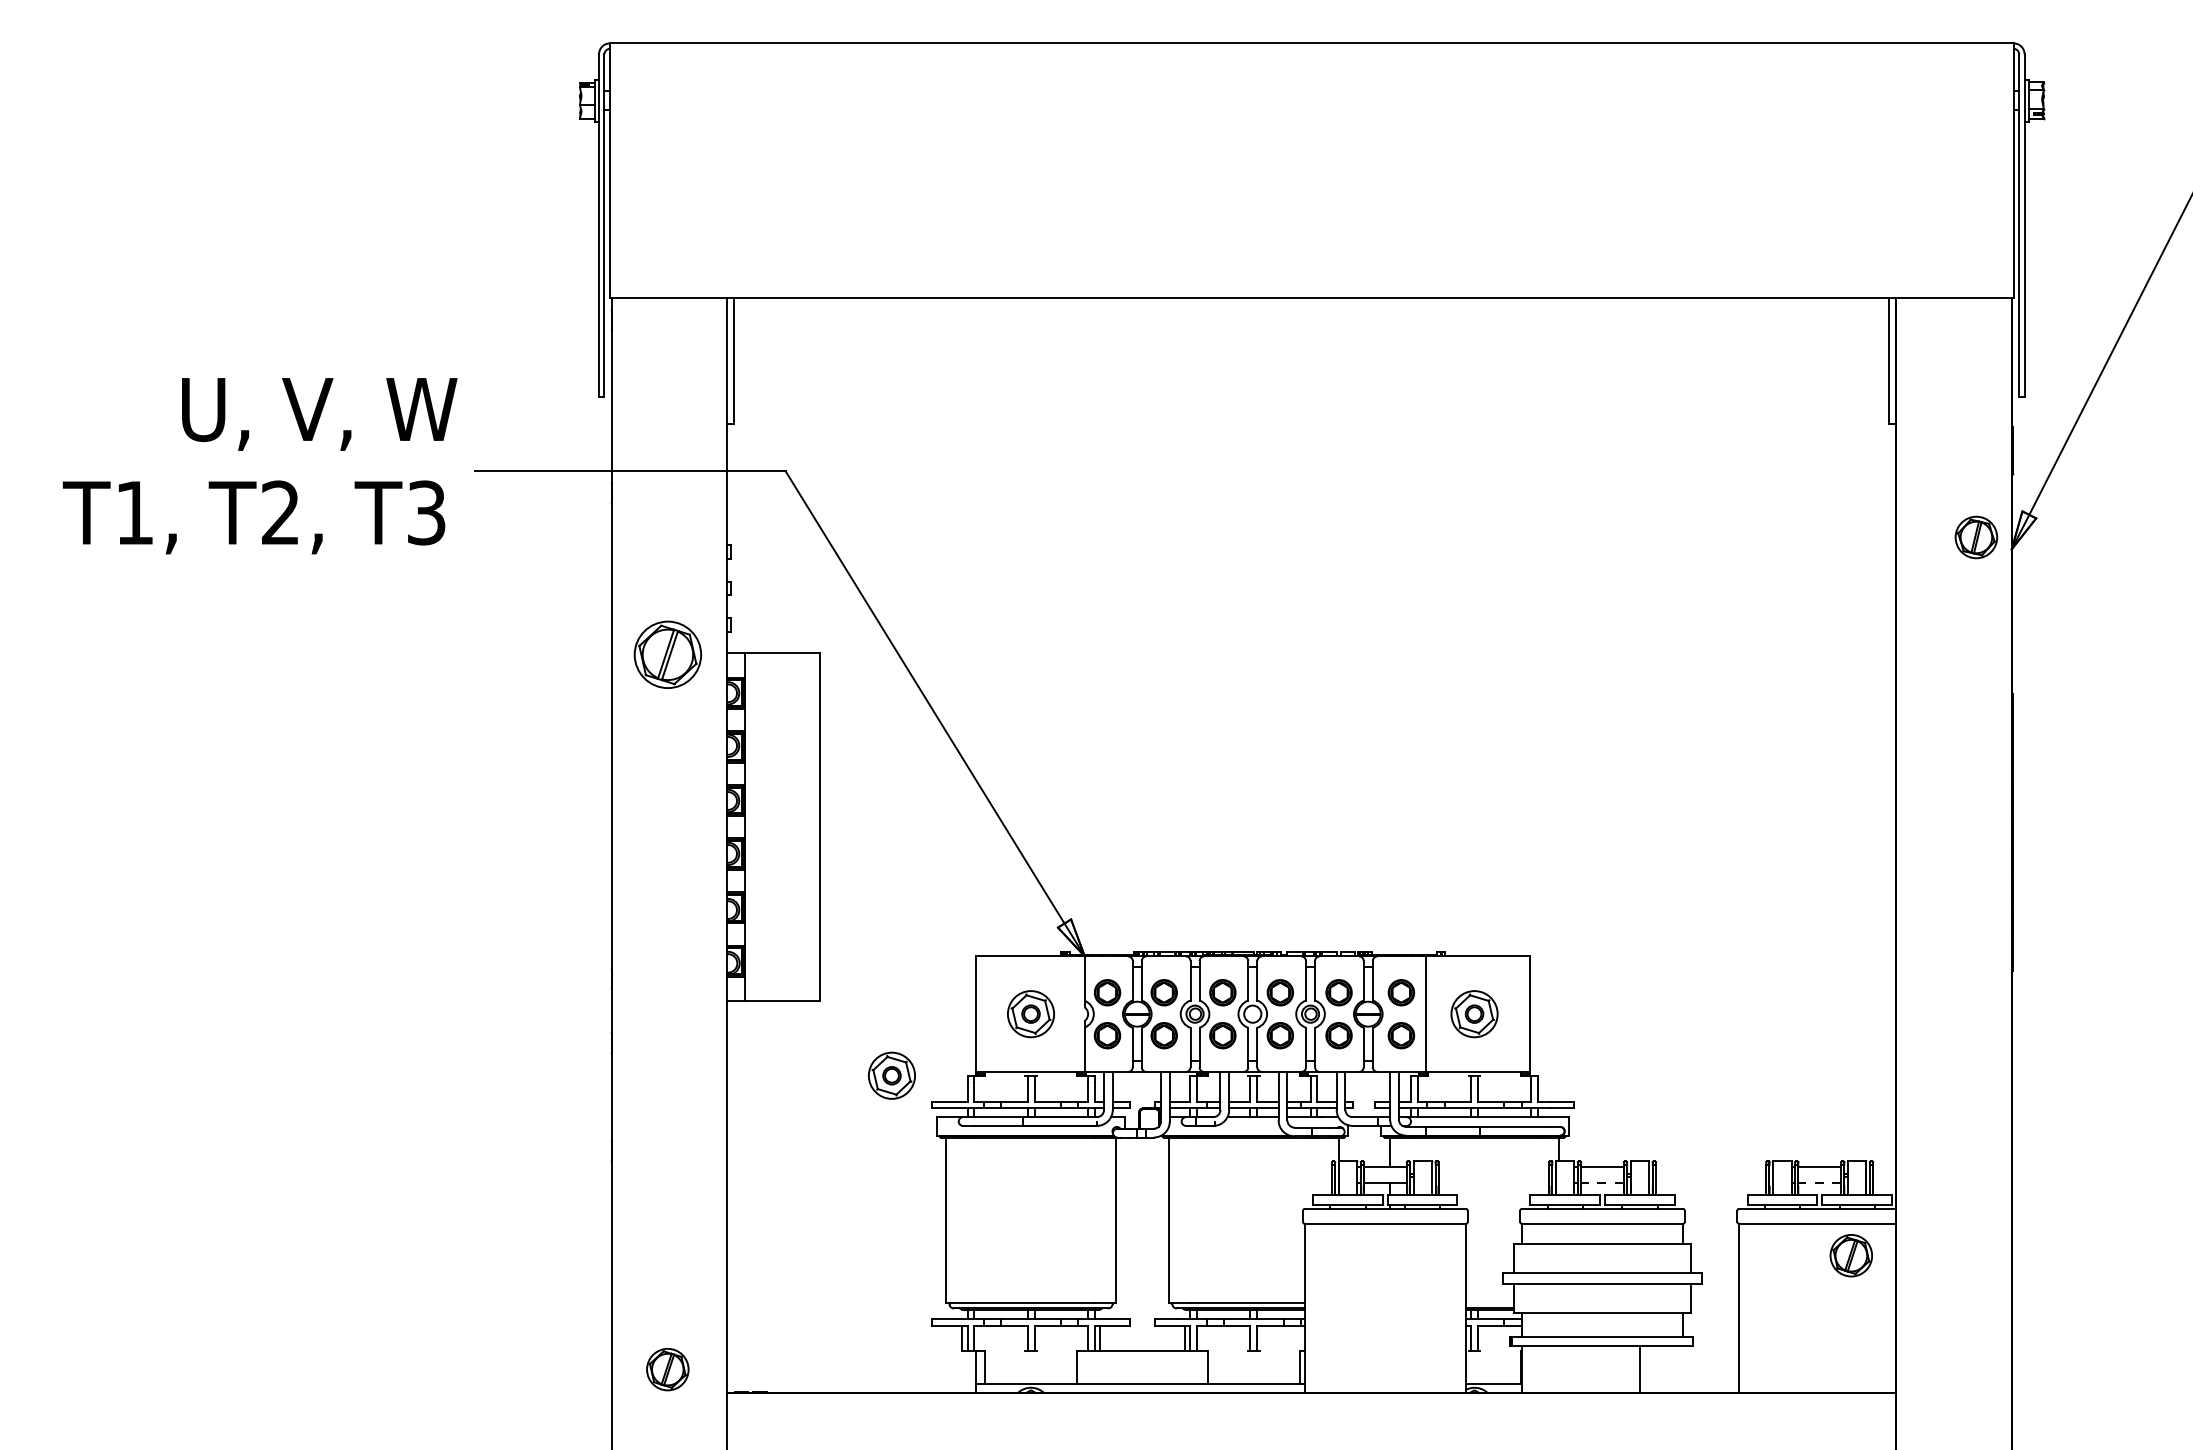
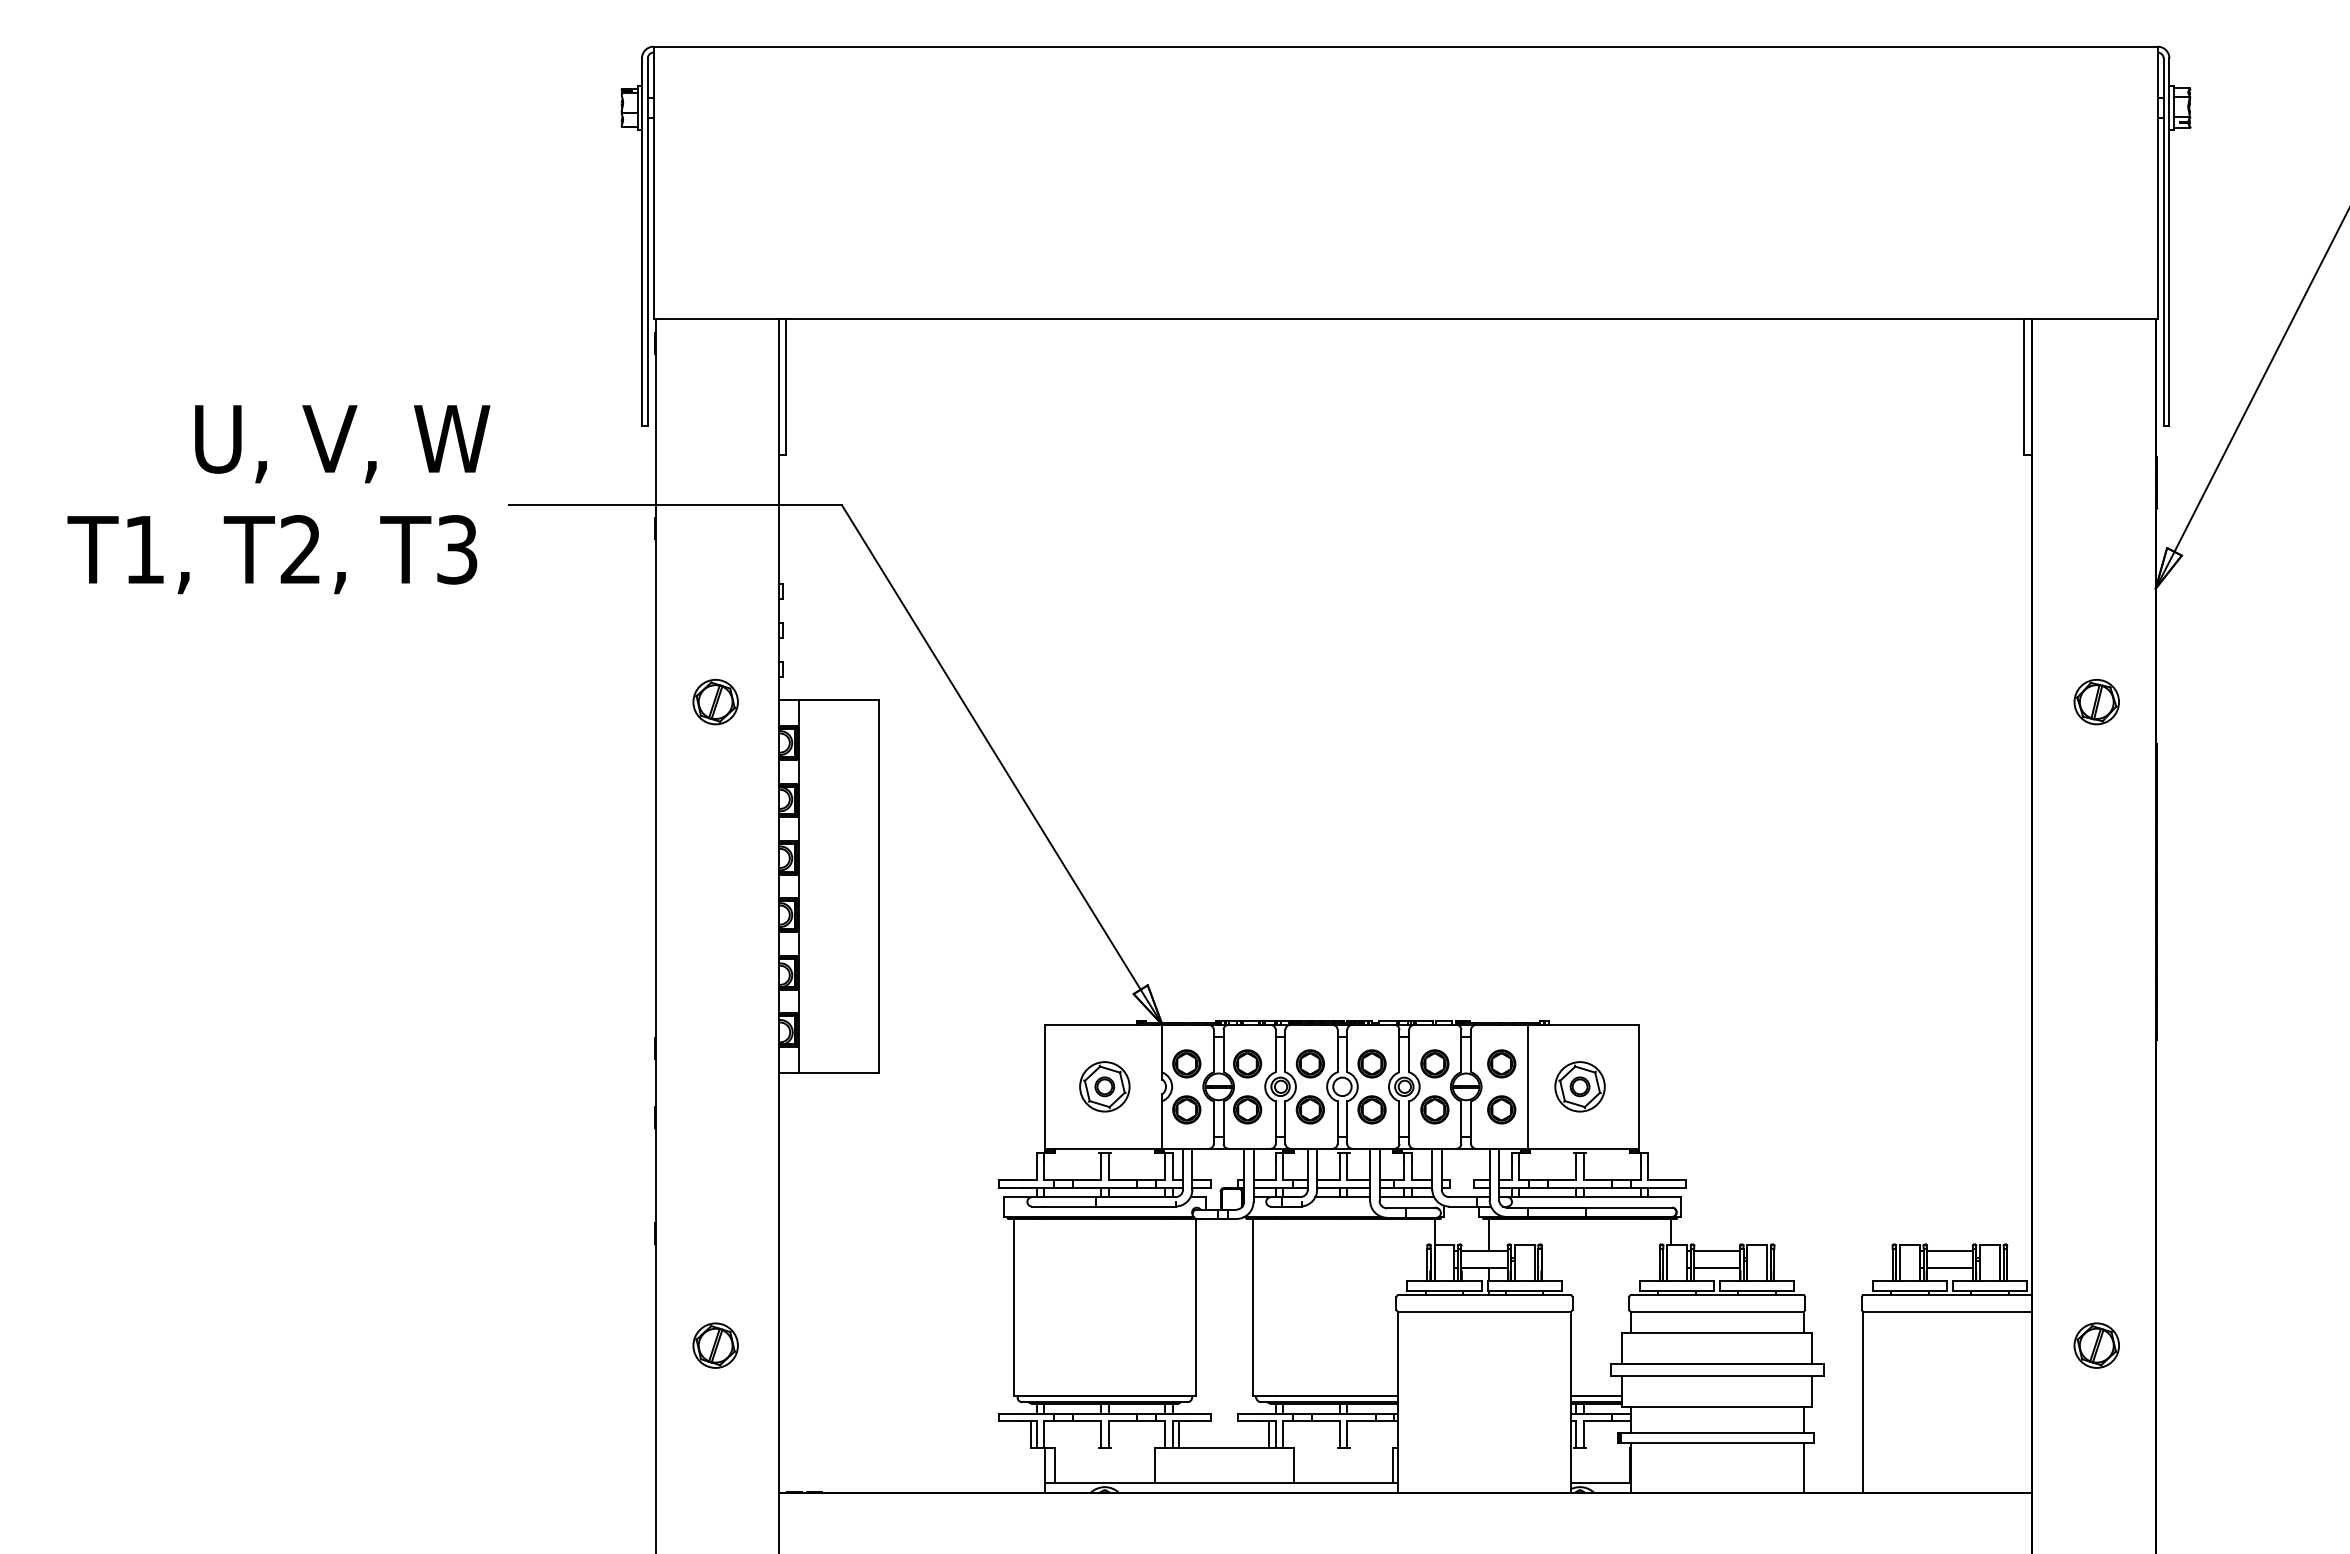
part: (1976, 537) -> (2096, 702), moved
part: (667, 655) -> (715, 702), size x0.62
part: (891, 1075) -> (955, 1152), removed
line: (1601, 1183) -> (1716, 1268), dashed -> solid
line: (1819, 1183) -> (1949, 1268), dashed -> solid
part: (1851, 1255) -> (2096, 1345), moved
line: (1489, 1302) -> (1596, 1395), added
part: (667, 1369) -> (715, 1345), moved
line: (1639, 1369) -> (1803, 1467), moved

